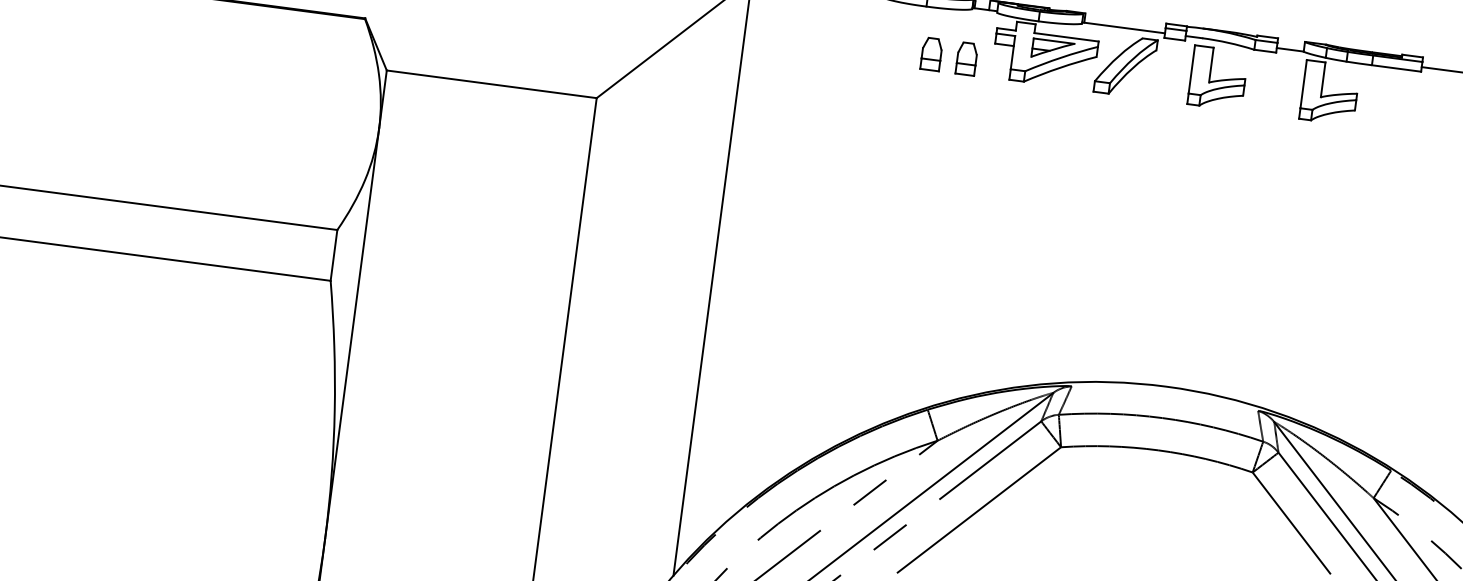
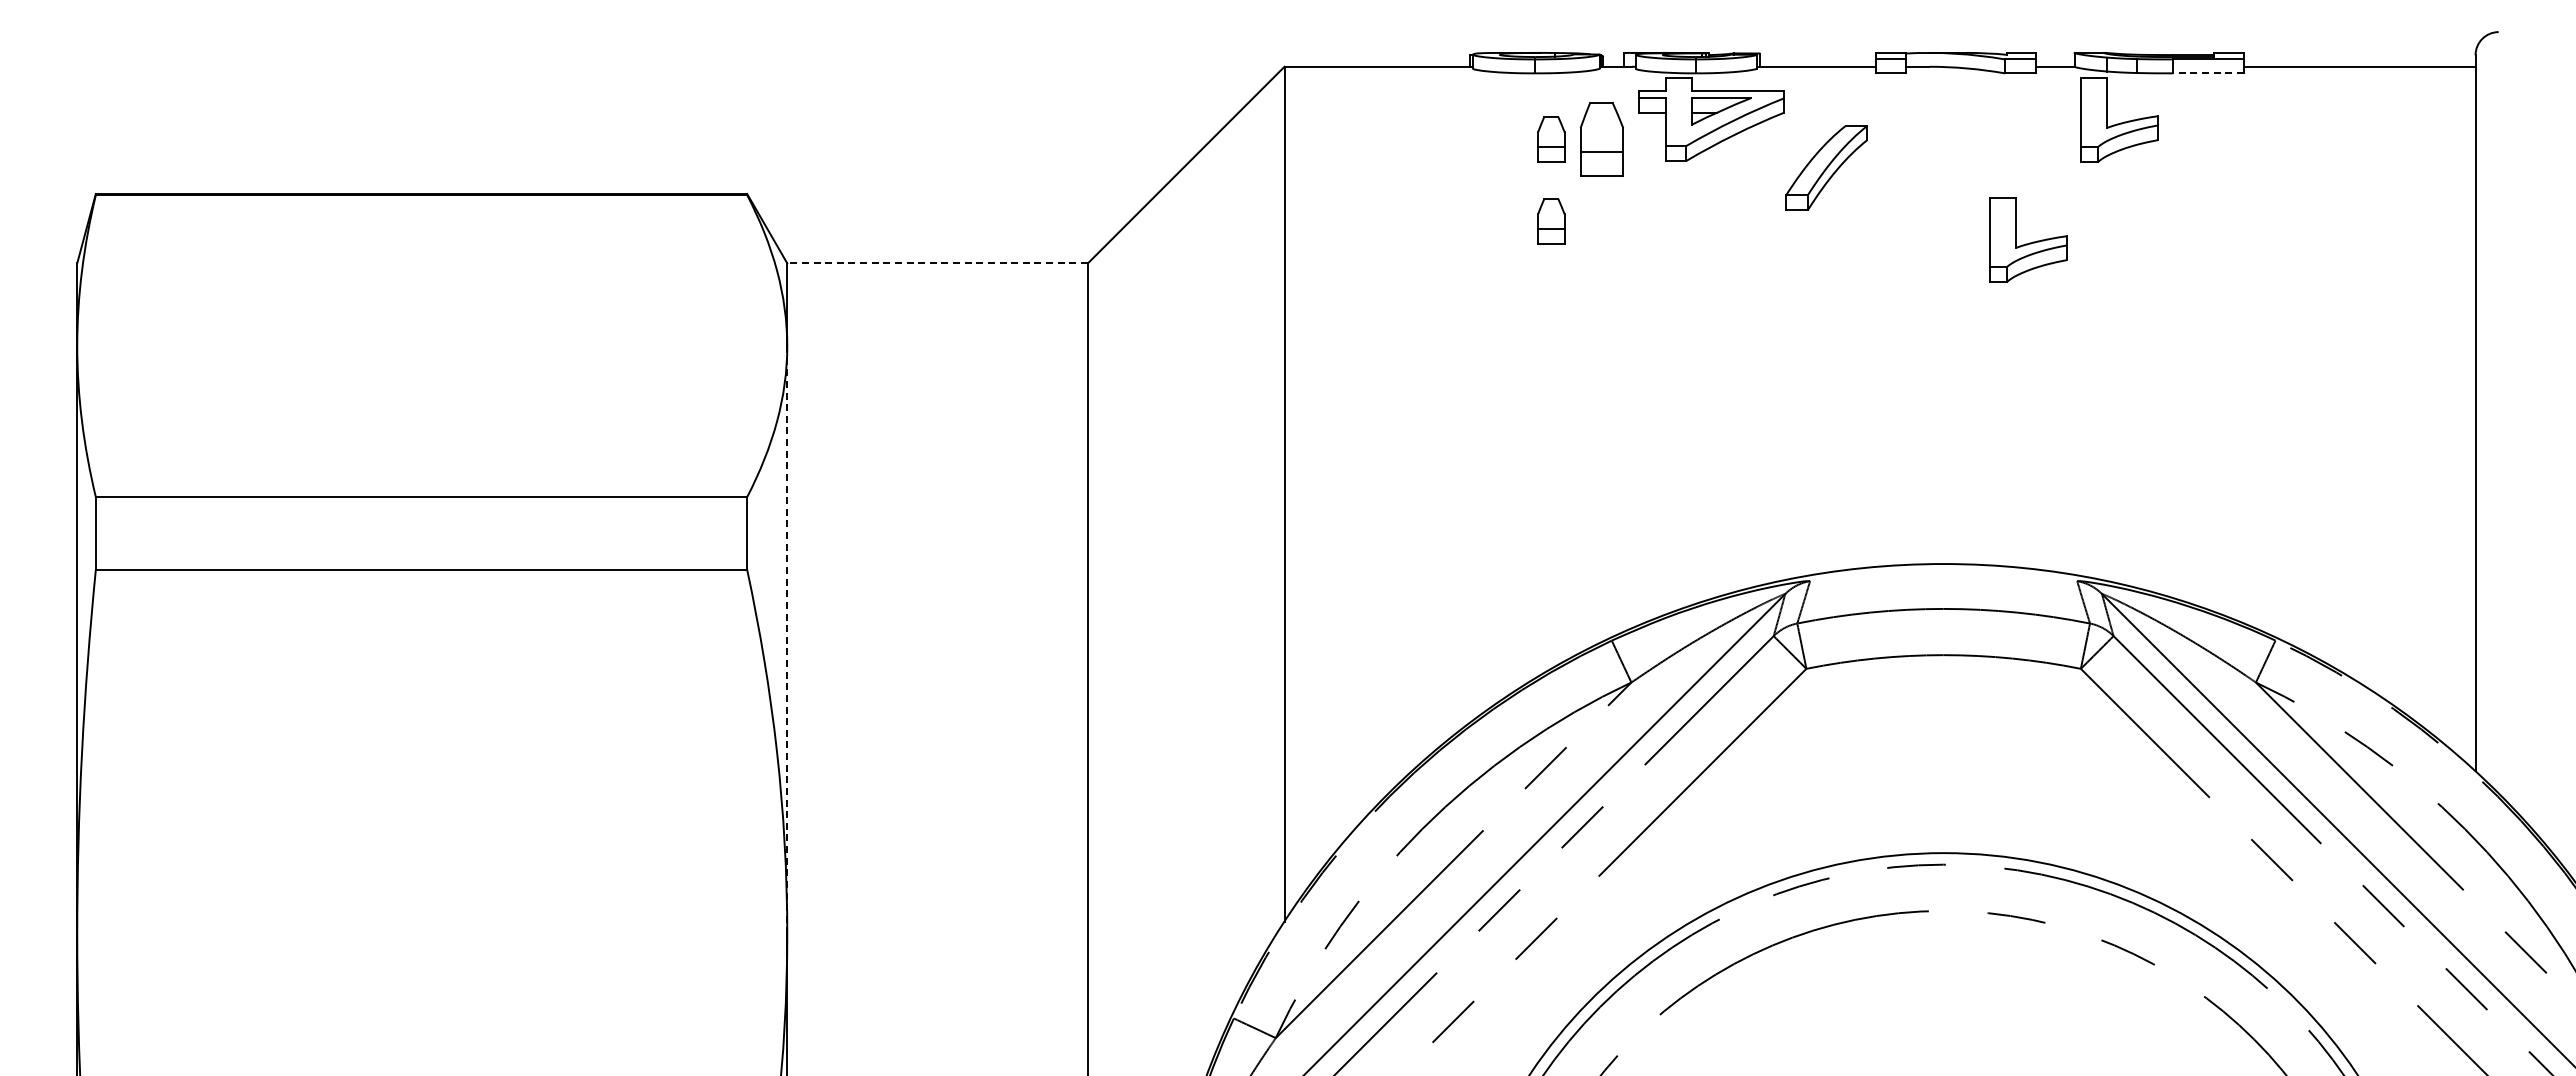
part: (966, 58) -> (1601, 139), size x1.6
part: (1125, 65) -> (1826, 167), moved
line: (1396, 68) -> (2208, 73), solid -> dashed
part: (1218, 77) -> (2028, 239), moved
line: (491, 84) -> (937, 263), solid -> dashed
part: (924, 111) -> (1551, 221), added
line: (352, 333) -> (787, 639), solid -> dashed

